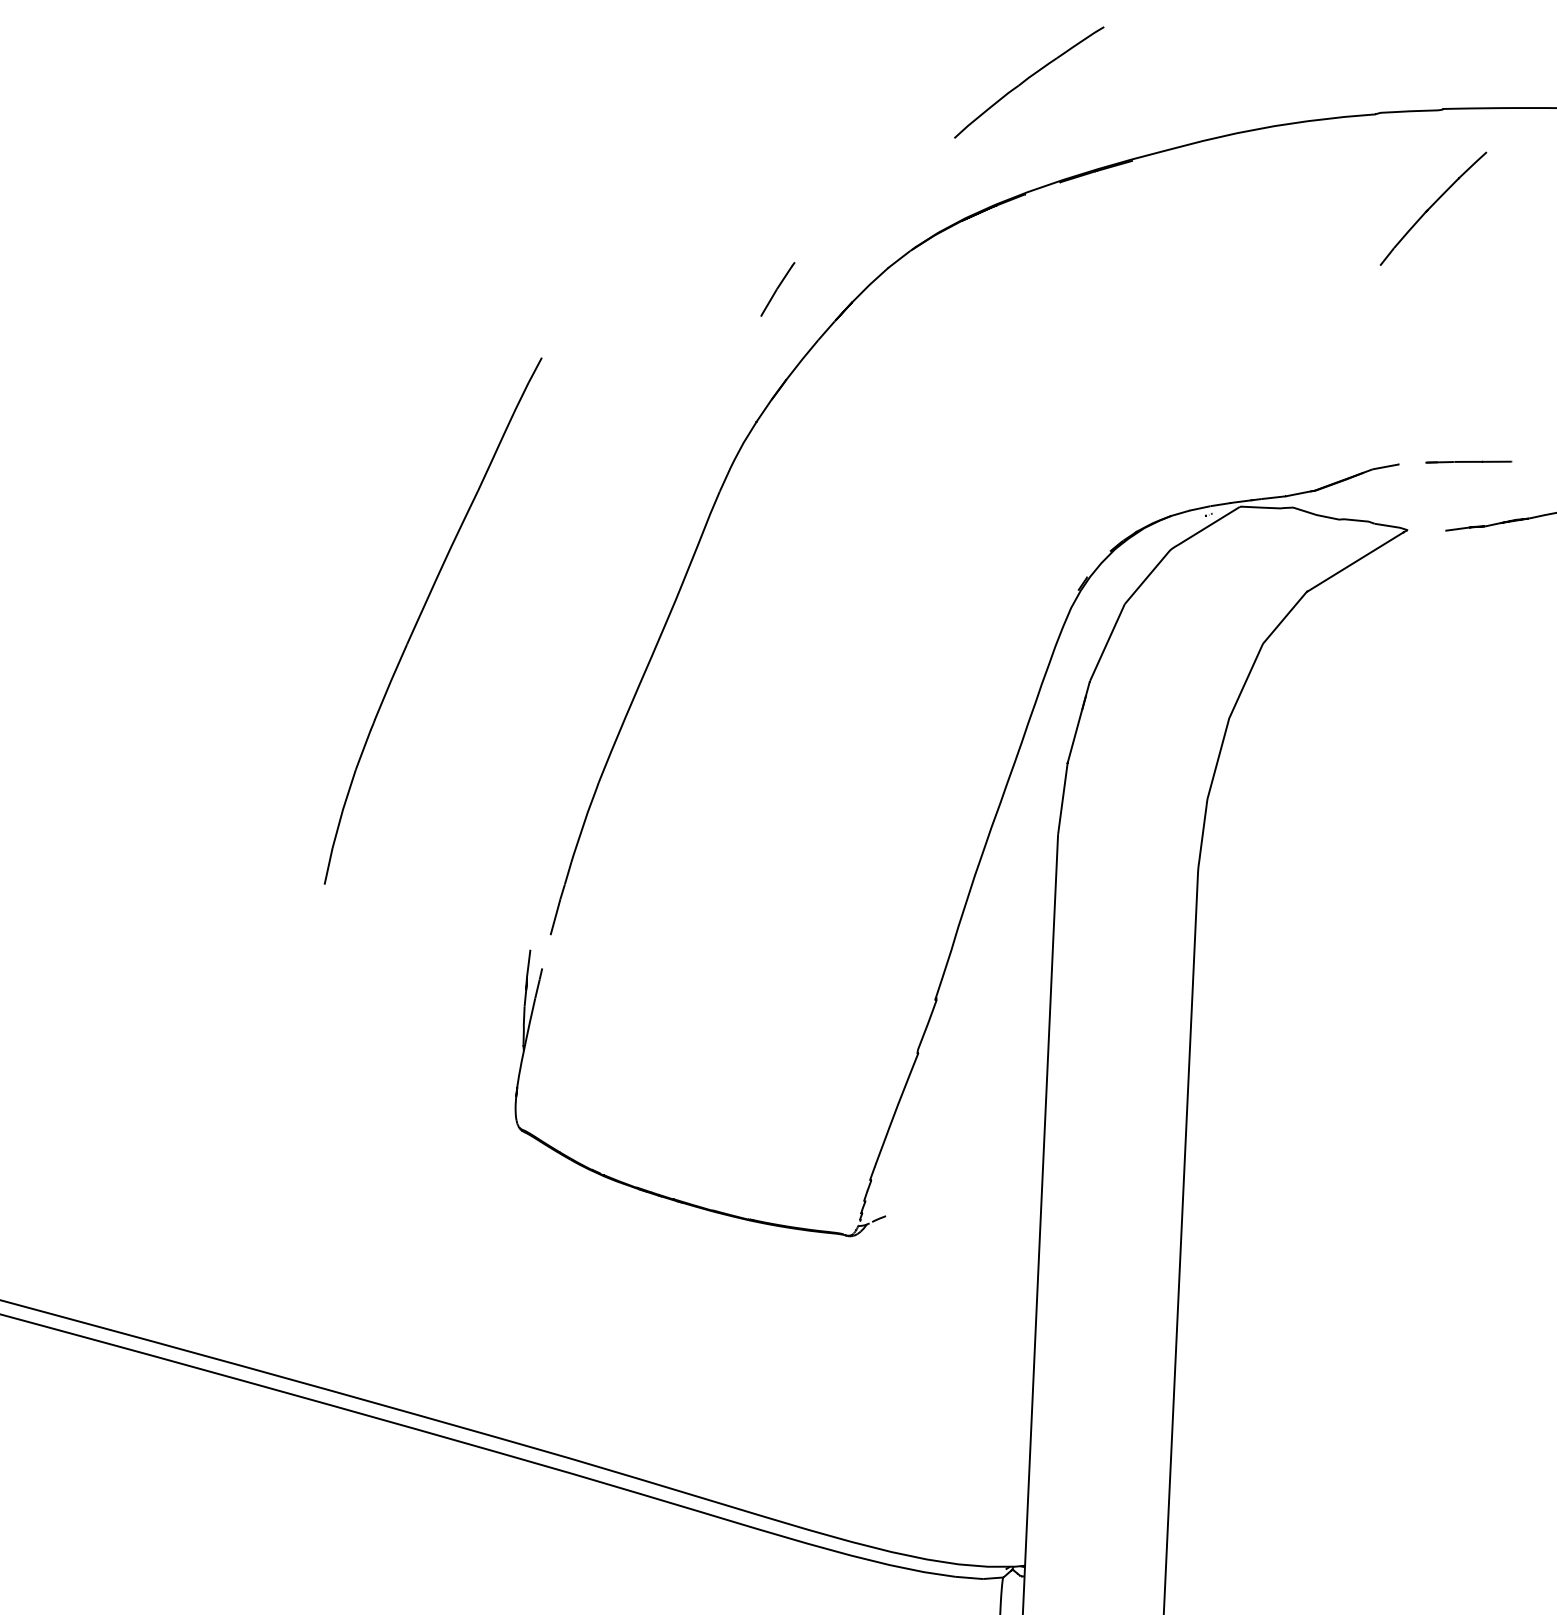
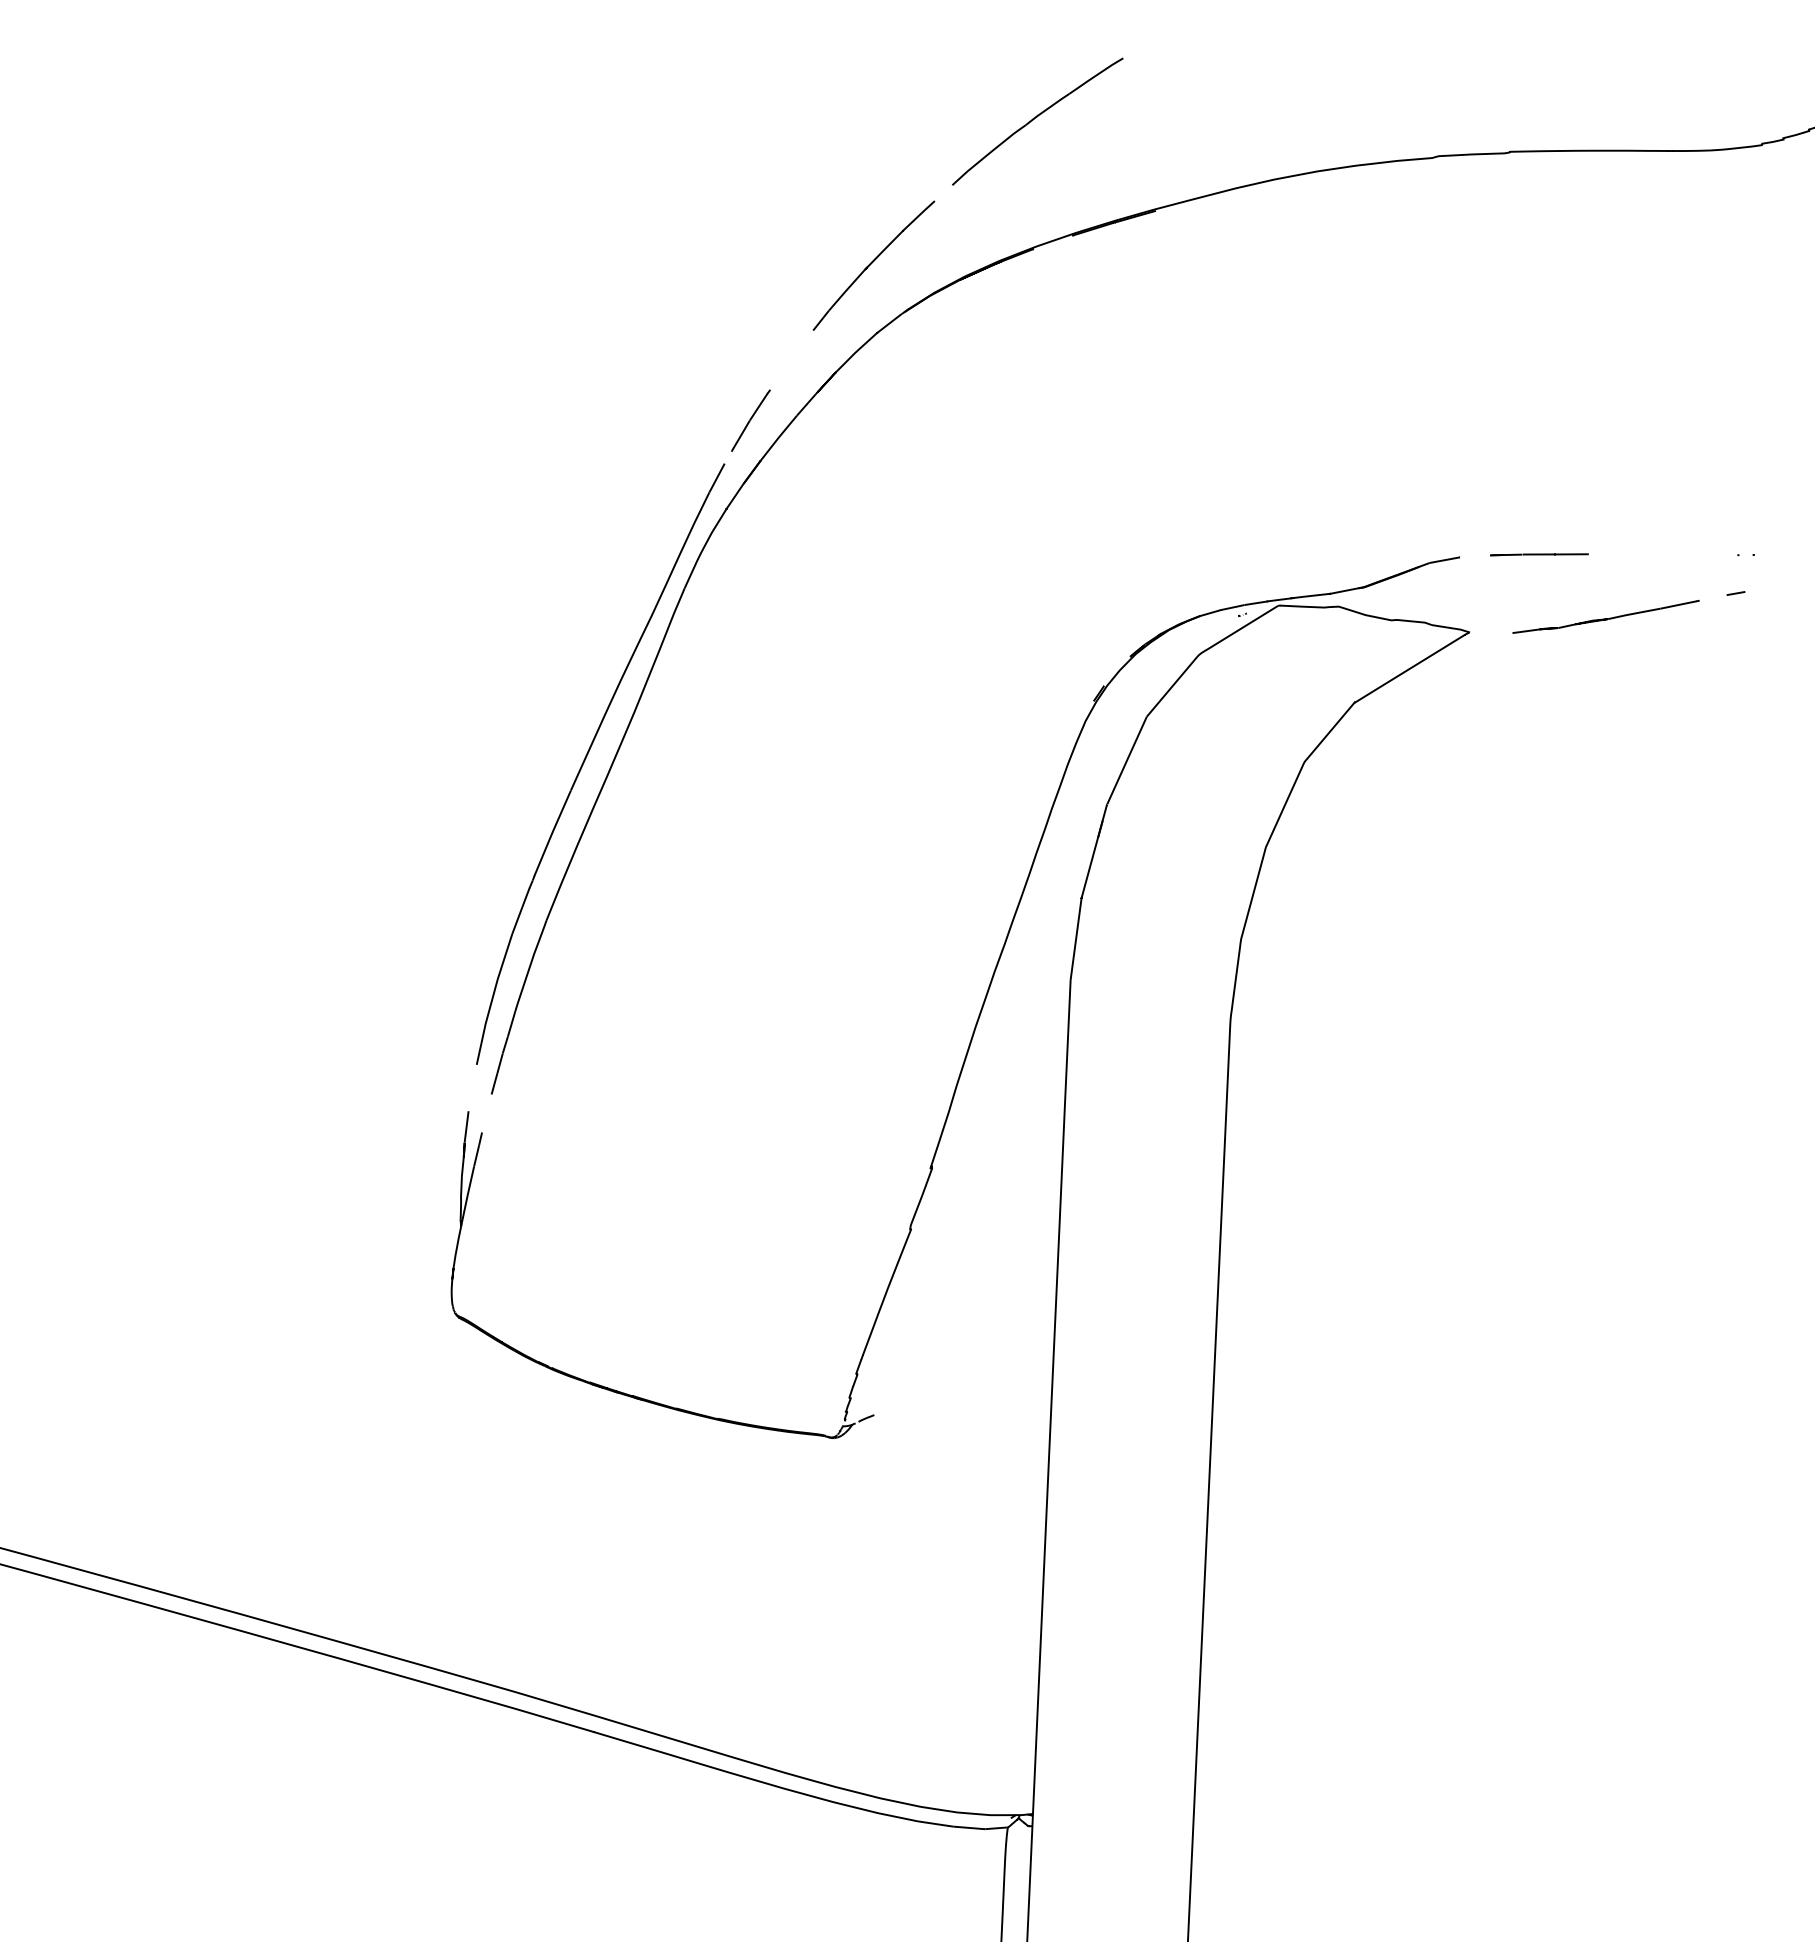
part: (1433, 208) -> (873, 265), moved
line: (777, 289) -> (750, 420), moved
part: (421, 614) -> (587, 756), moved

